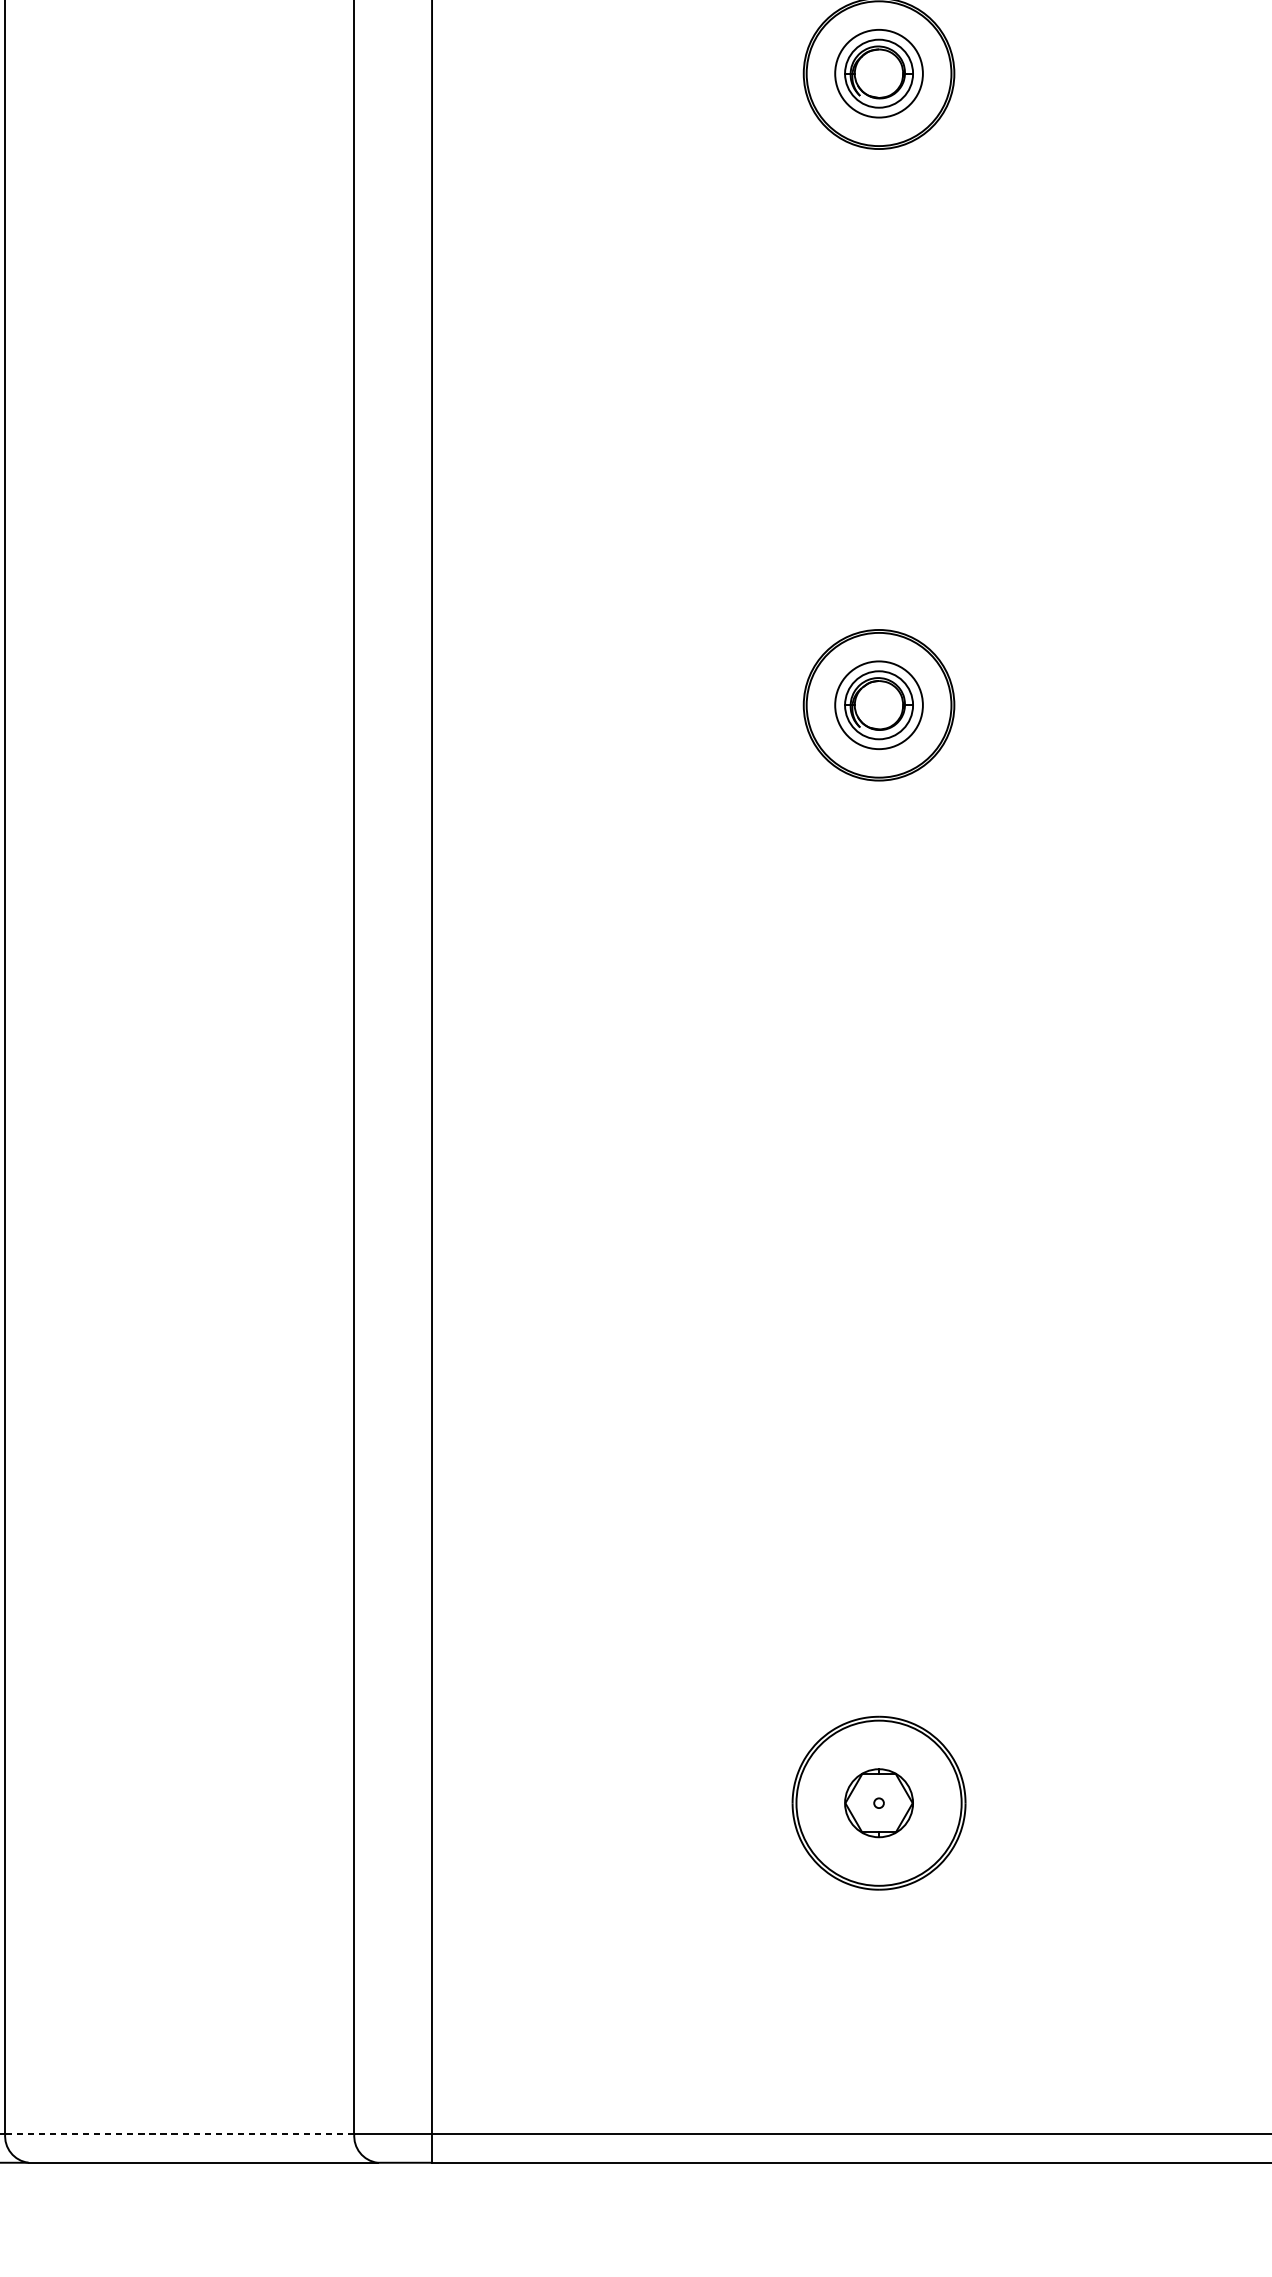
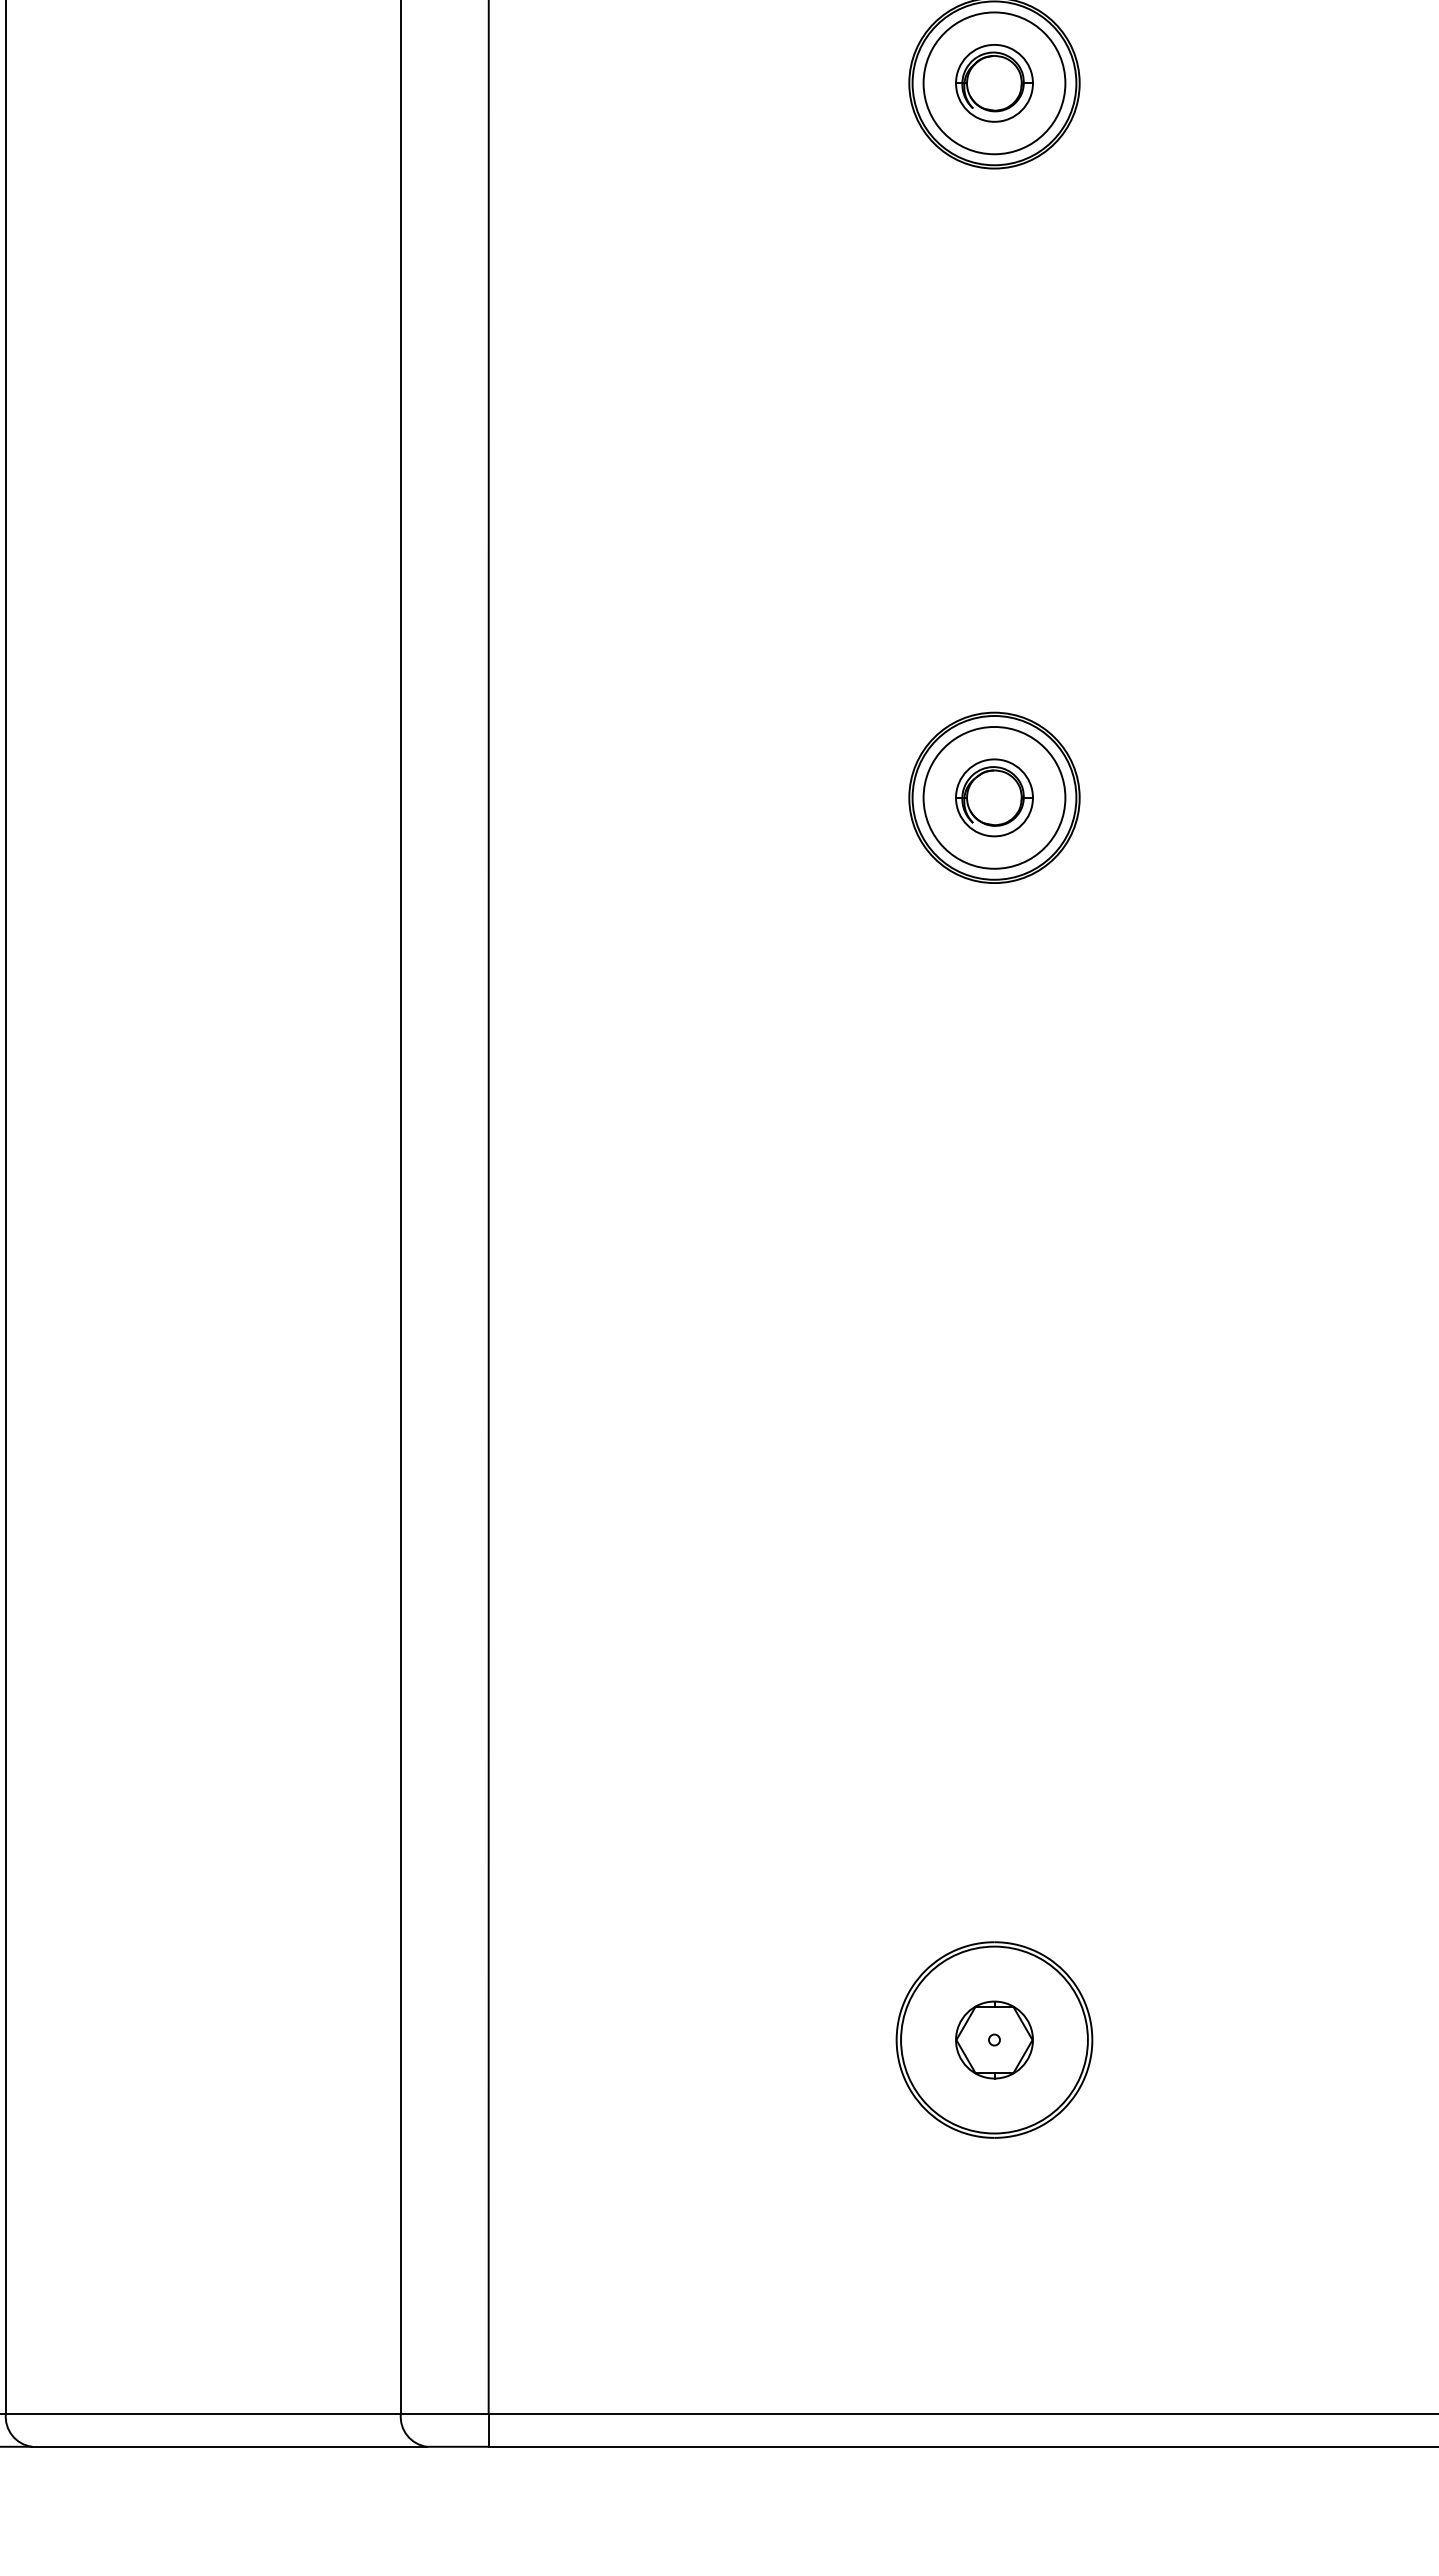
circle: (879, 73) -> (994, 83), size x1.43
circle: (879, 704) -> (994, 797), size x1.43
line: (179, 2133) -> (202, 2413), dashed -> solid

